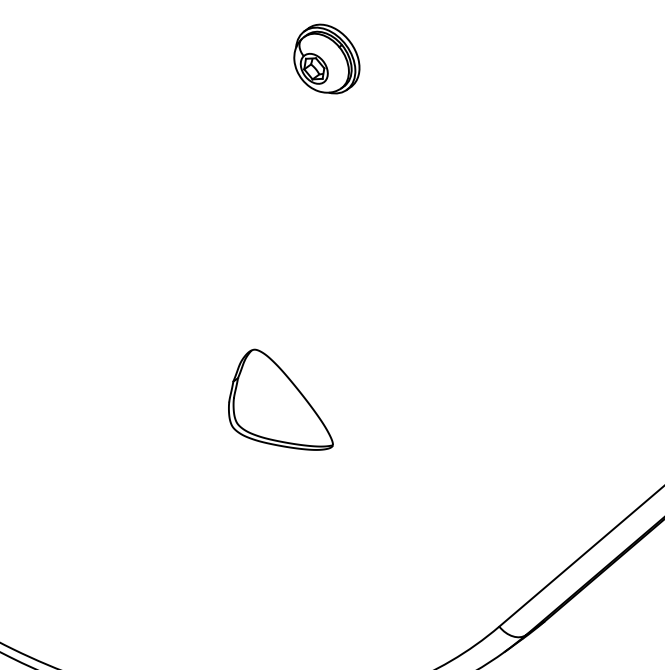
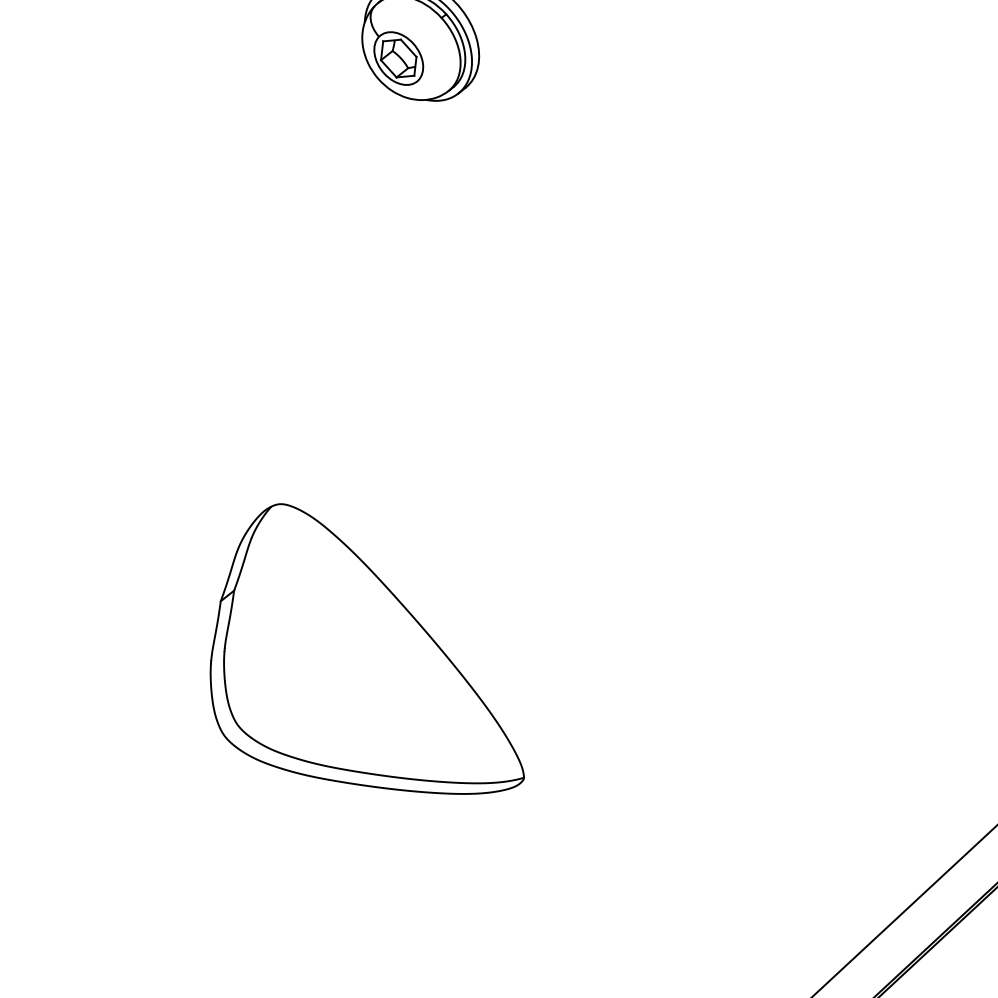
part: (280, 399) -> (363, 649), size x1.67

